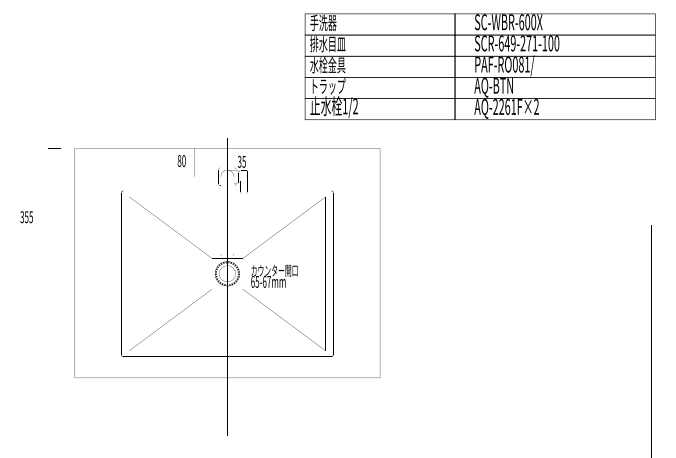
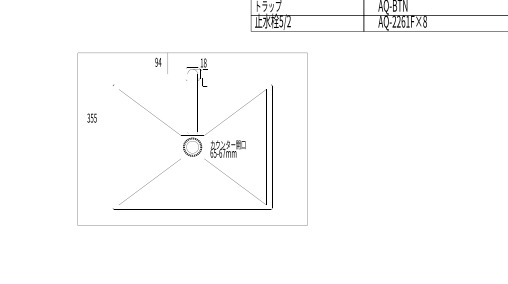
text: (344, 106) -> (280, 21), 1/2 -> 5/2
text: (536, 107) -> (425, 22), AQ-2261F×2 -> AQ-2261F×8
text: (181, 160) -> (158, 61), 80 -> 94
text: (241, 161) -> (203, 62), 35 -> 18
text: (26, 217) -> (91, 118), moved

